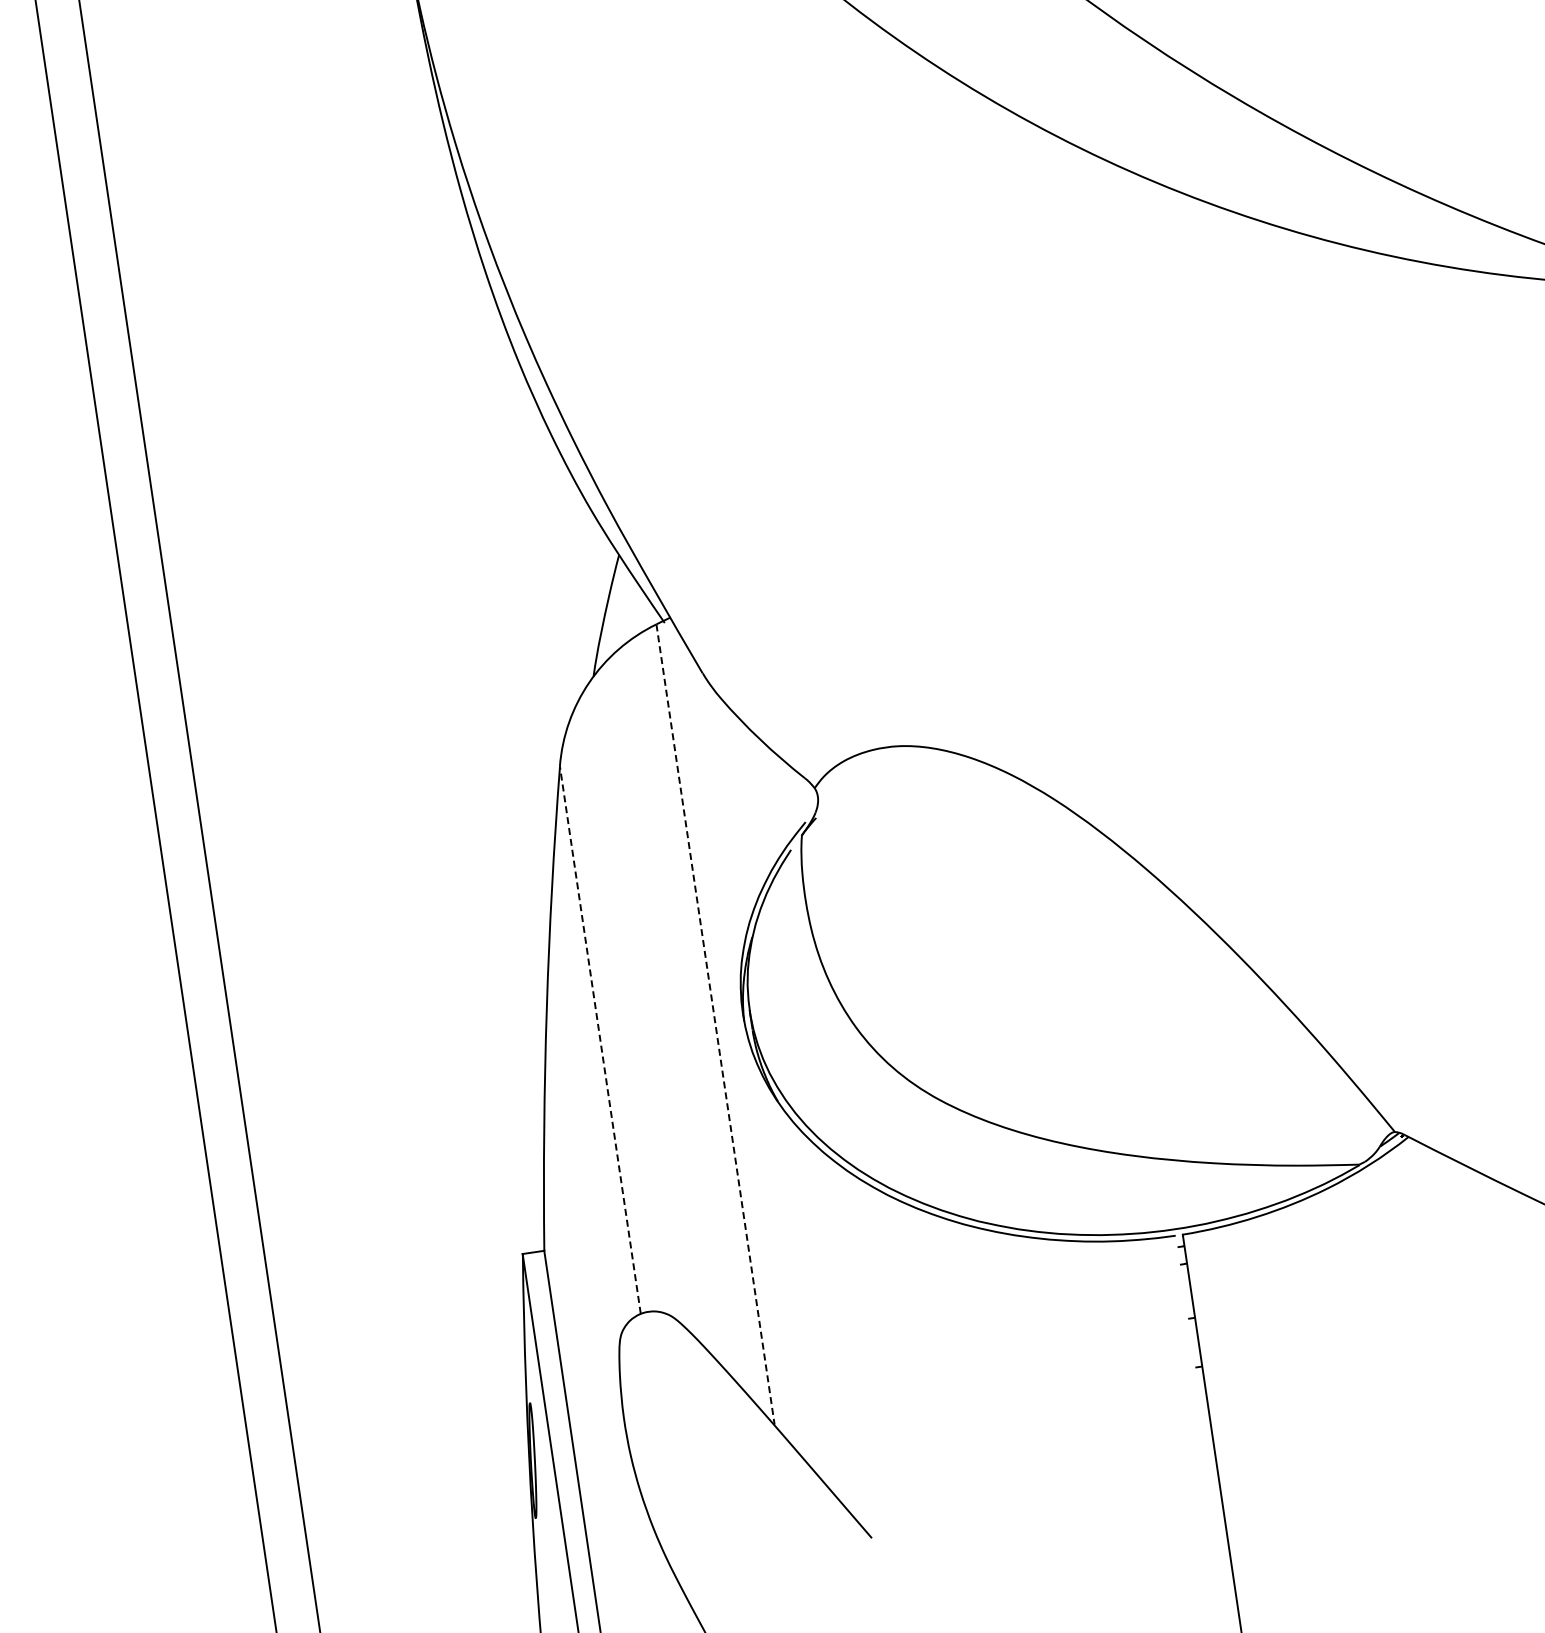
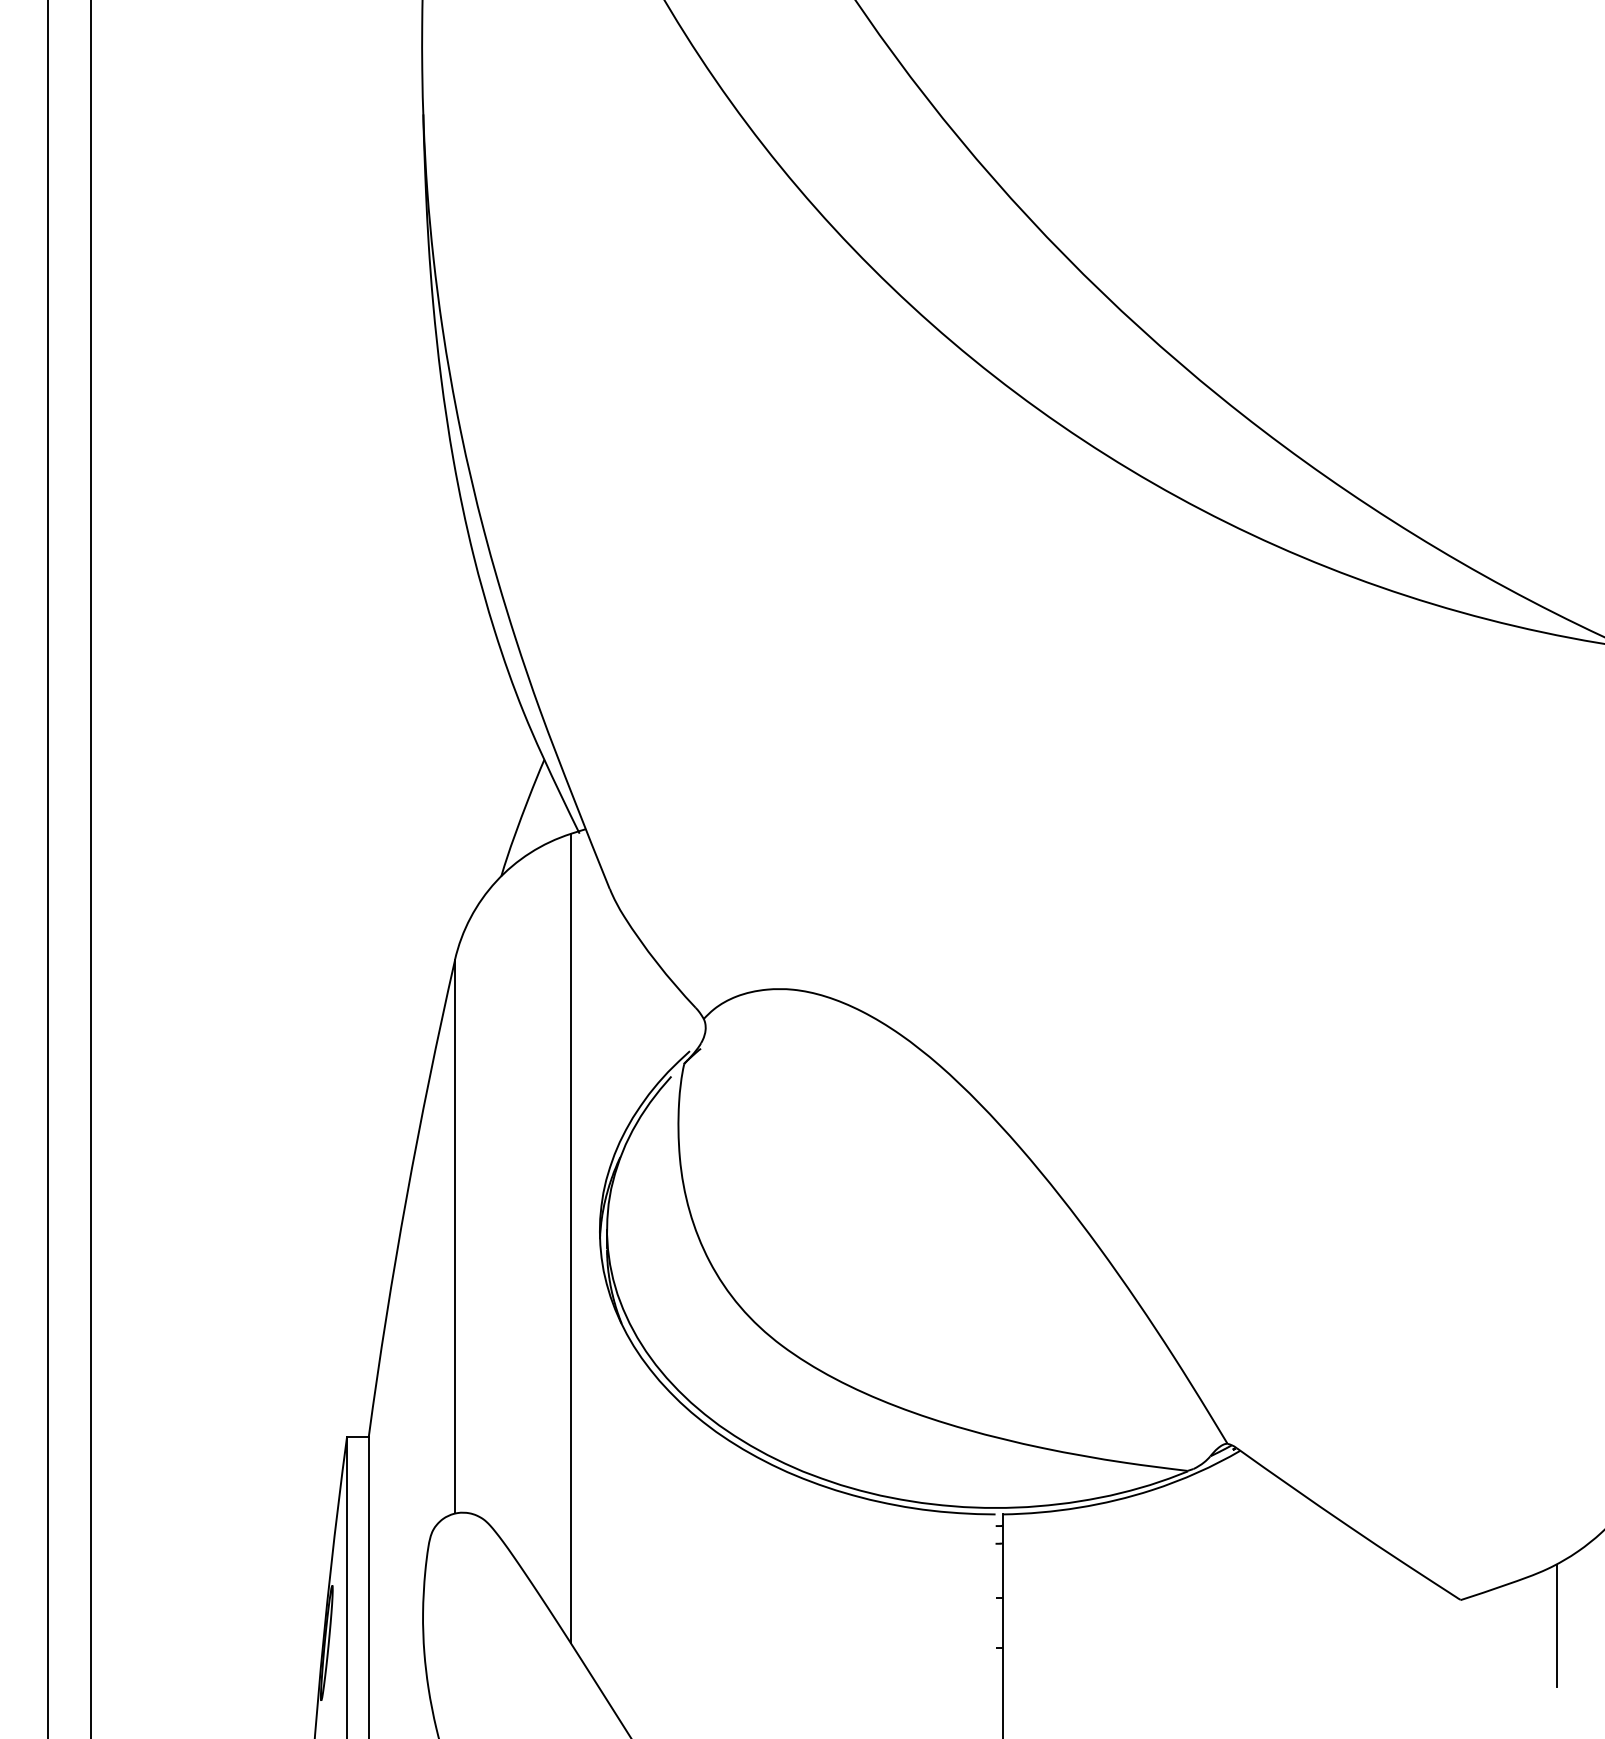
line: (715, 1024) -> (571, 1238), dashed -> solid
line: (599, 1039) -> (454, 1236), dashed -> solid

